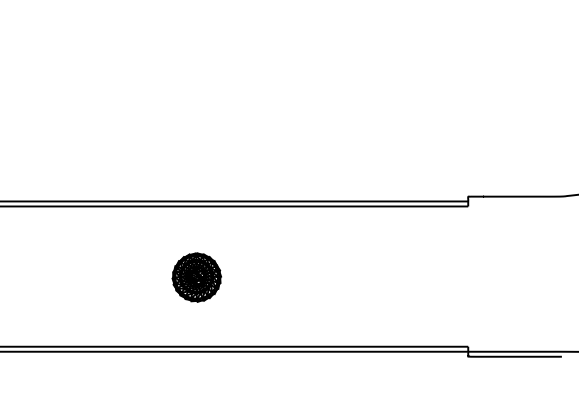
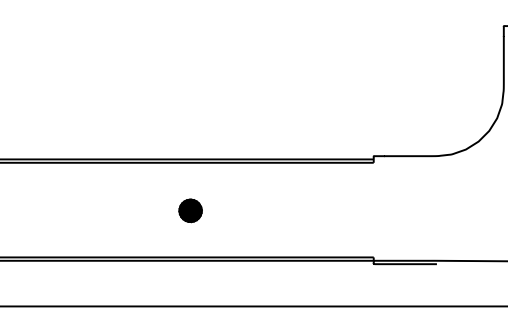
part: (196, 277) -> (190, 210), size x0.7

